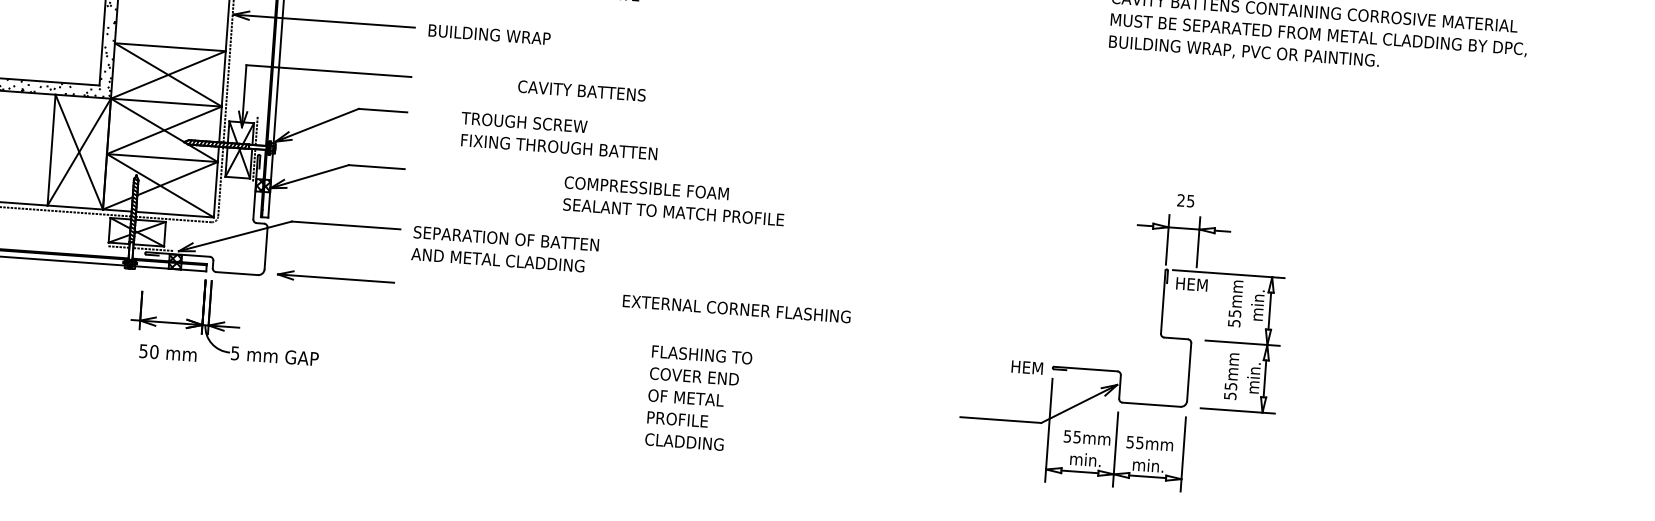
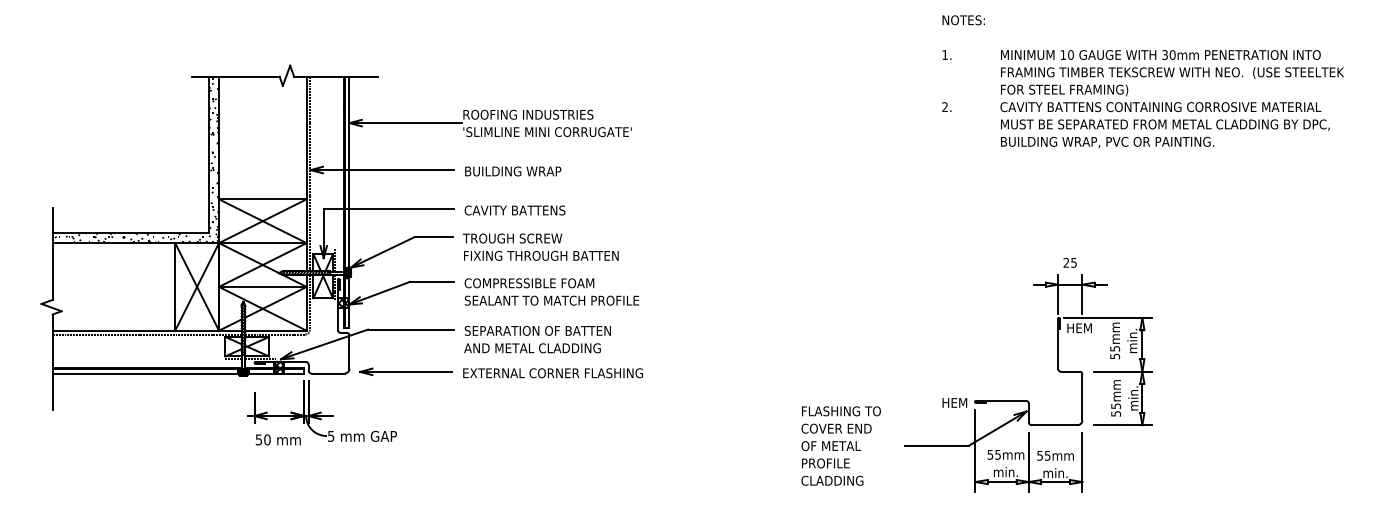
text: (581, 90) -> (514, 210), moved
text: (559, 135) -> (540, 246), moved
text: (673, 200) -> (551, 291), moved
text: (736, 309) -> (552, 373), moved
text: (697, 398) -> (840, 445), moved

